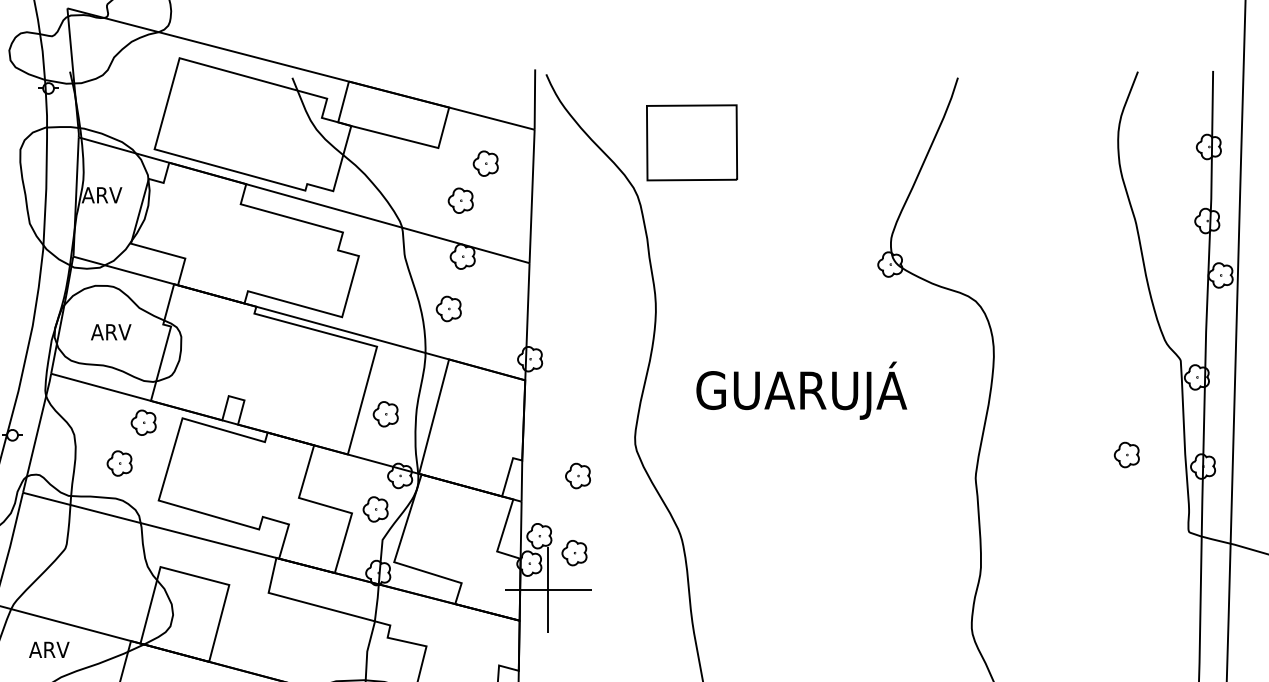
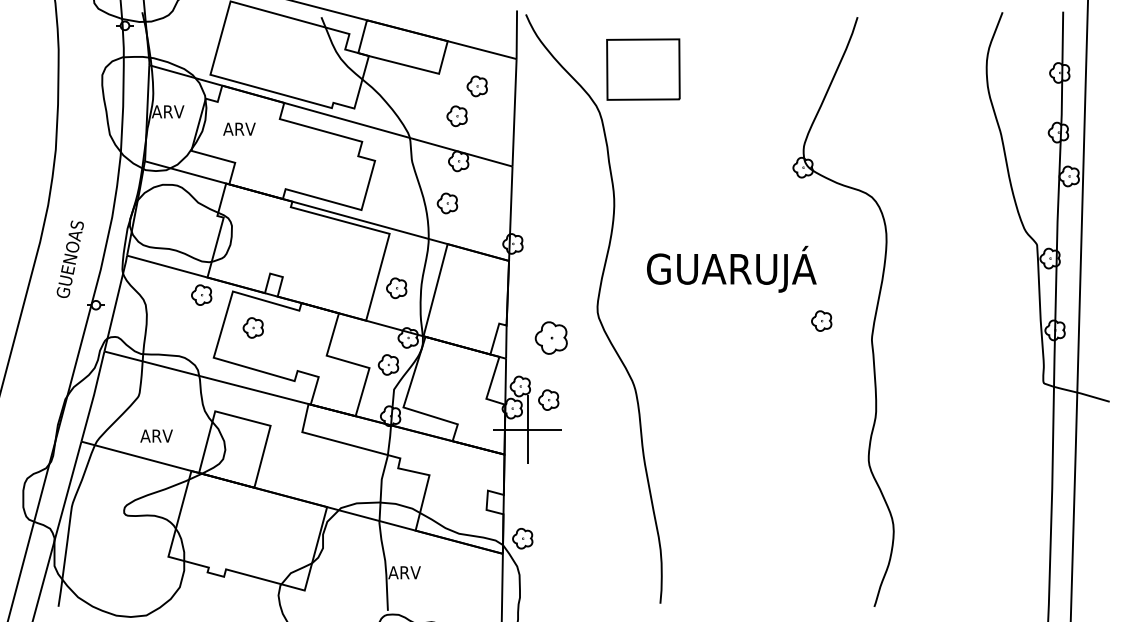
text: (111, 331) -> (239, 128), moved
part: (1126, 454) -> (821, 320), moved
part: (118, 462) -> (252, 327), moved
part: (577, 475) -> (551, 337), size x1.6
text: (49, 649) -> (156, 435), moved

